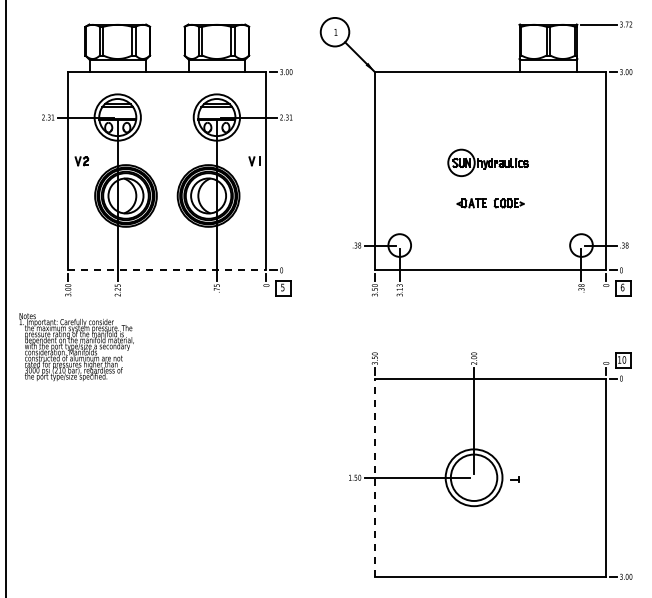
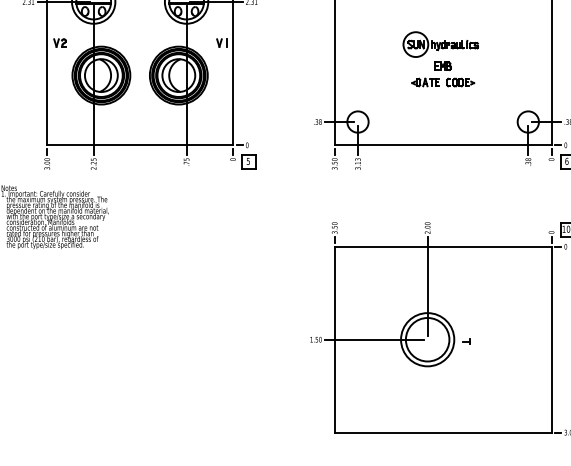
part: (490, 185) -> (443, 65), added
line: (167, 270) -> (140, 145), dashed -> solid
line: (374, 477) -> (334, 339), dashed -> solid

